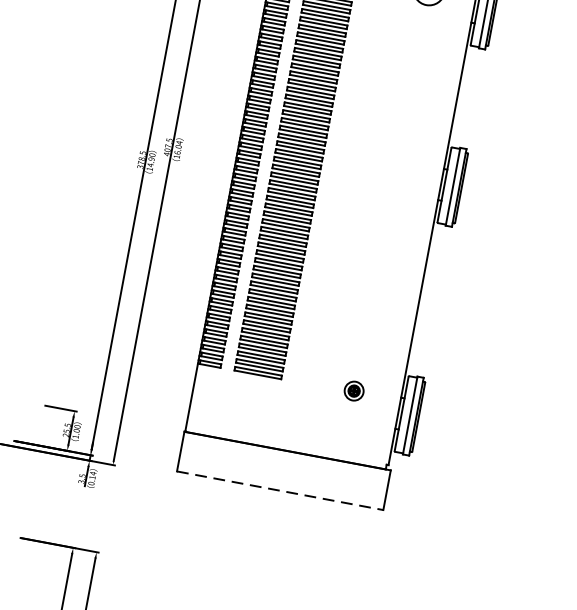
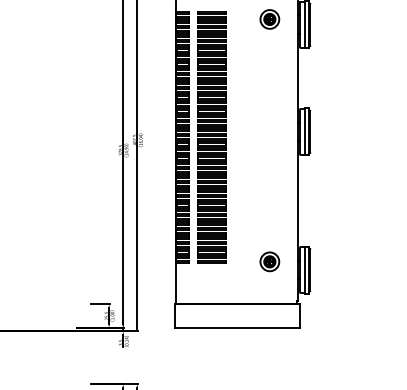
part: (353, 390) -> (269, 261), size x1.67
line: (281, 491) -> (238, 328), dashed -> solid

